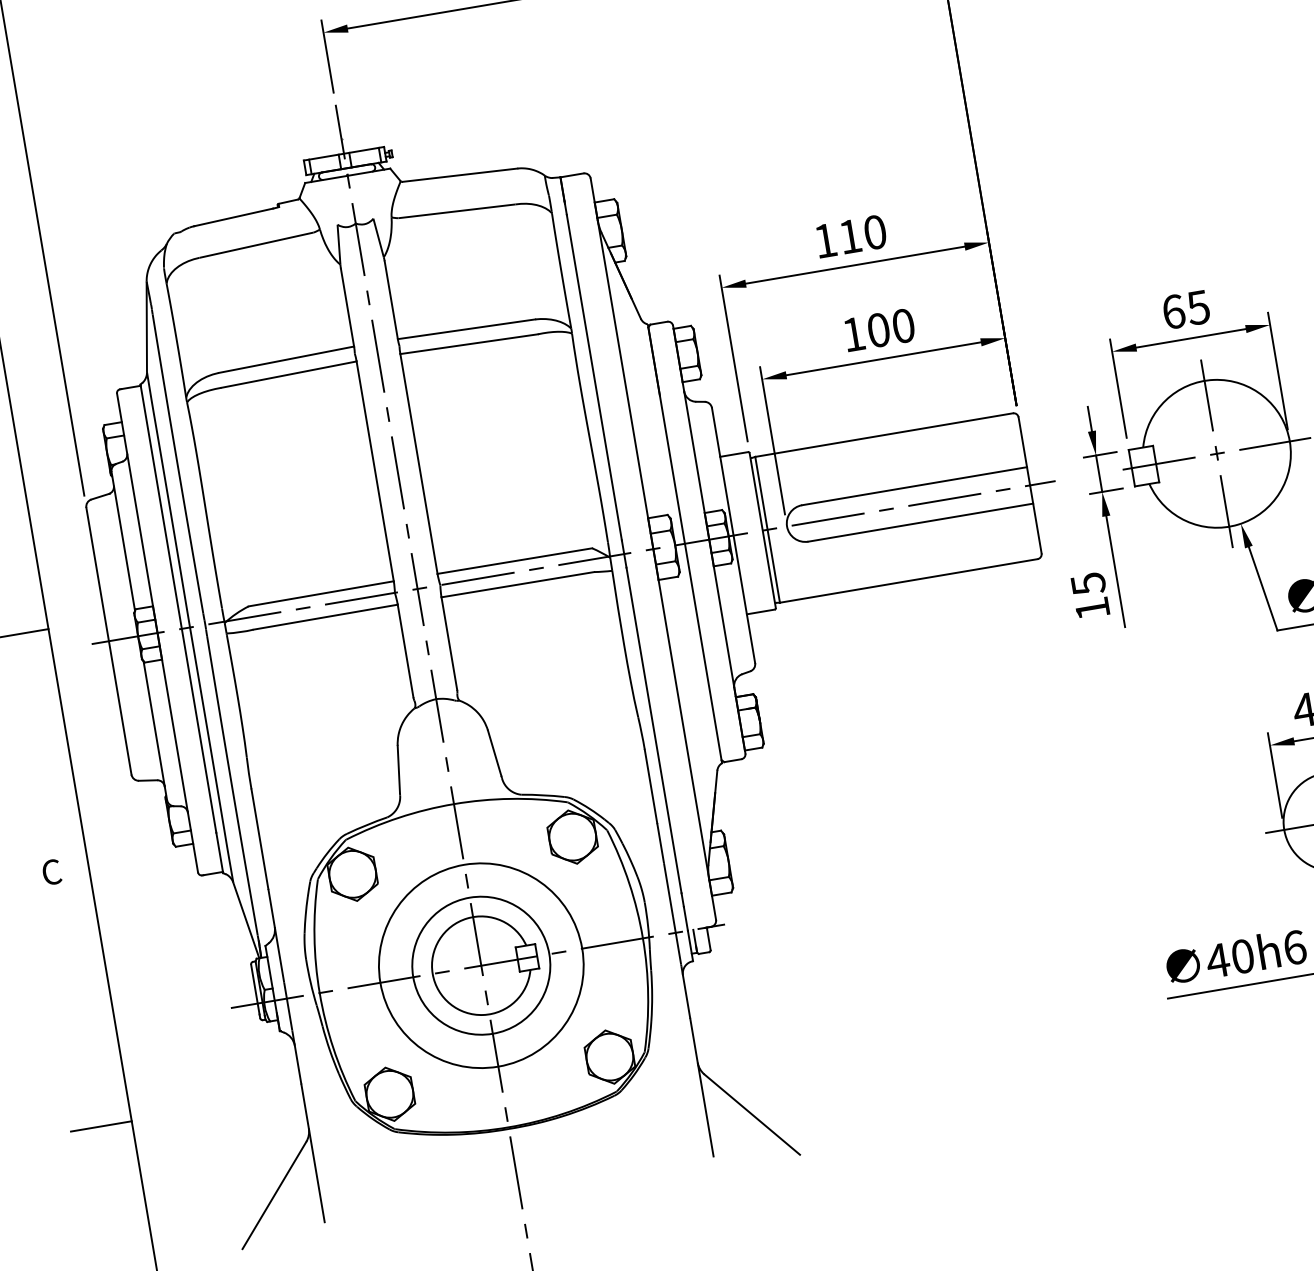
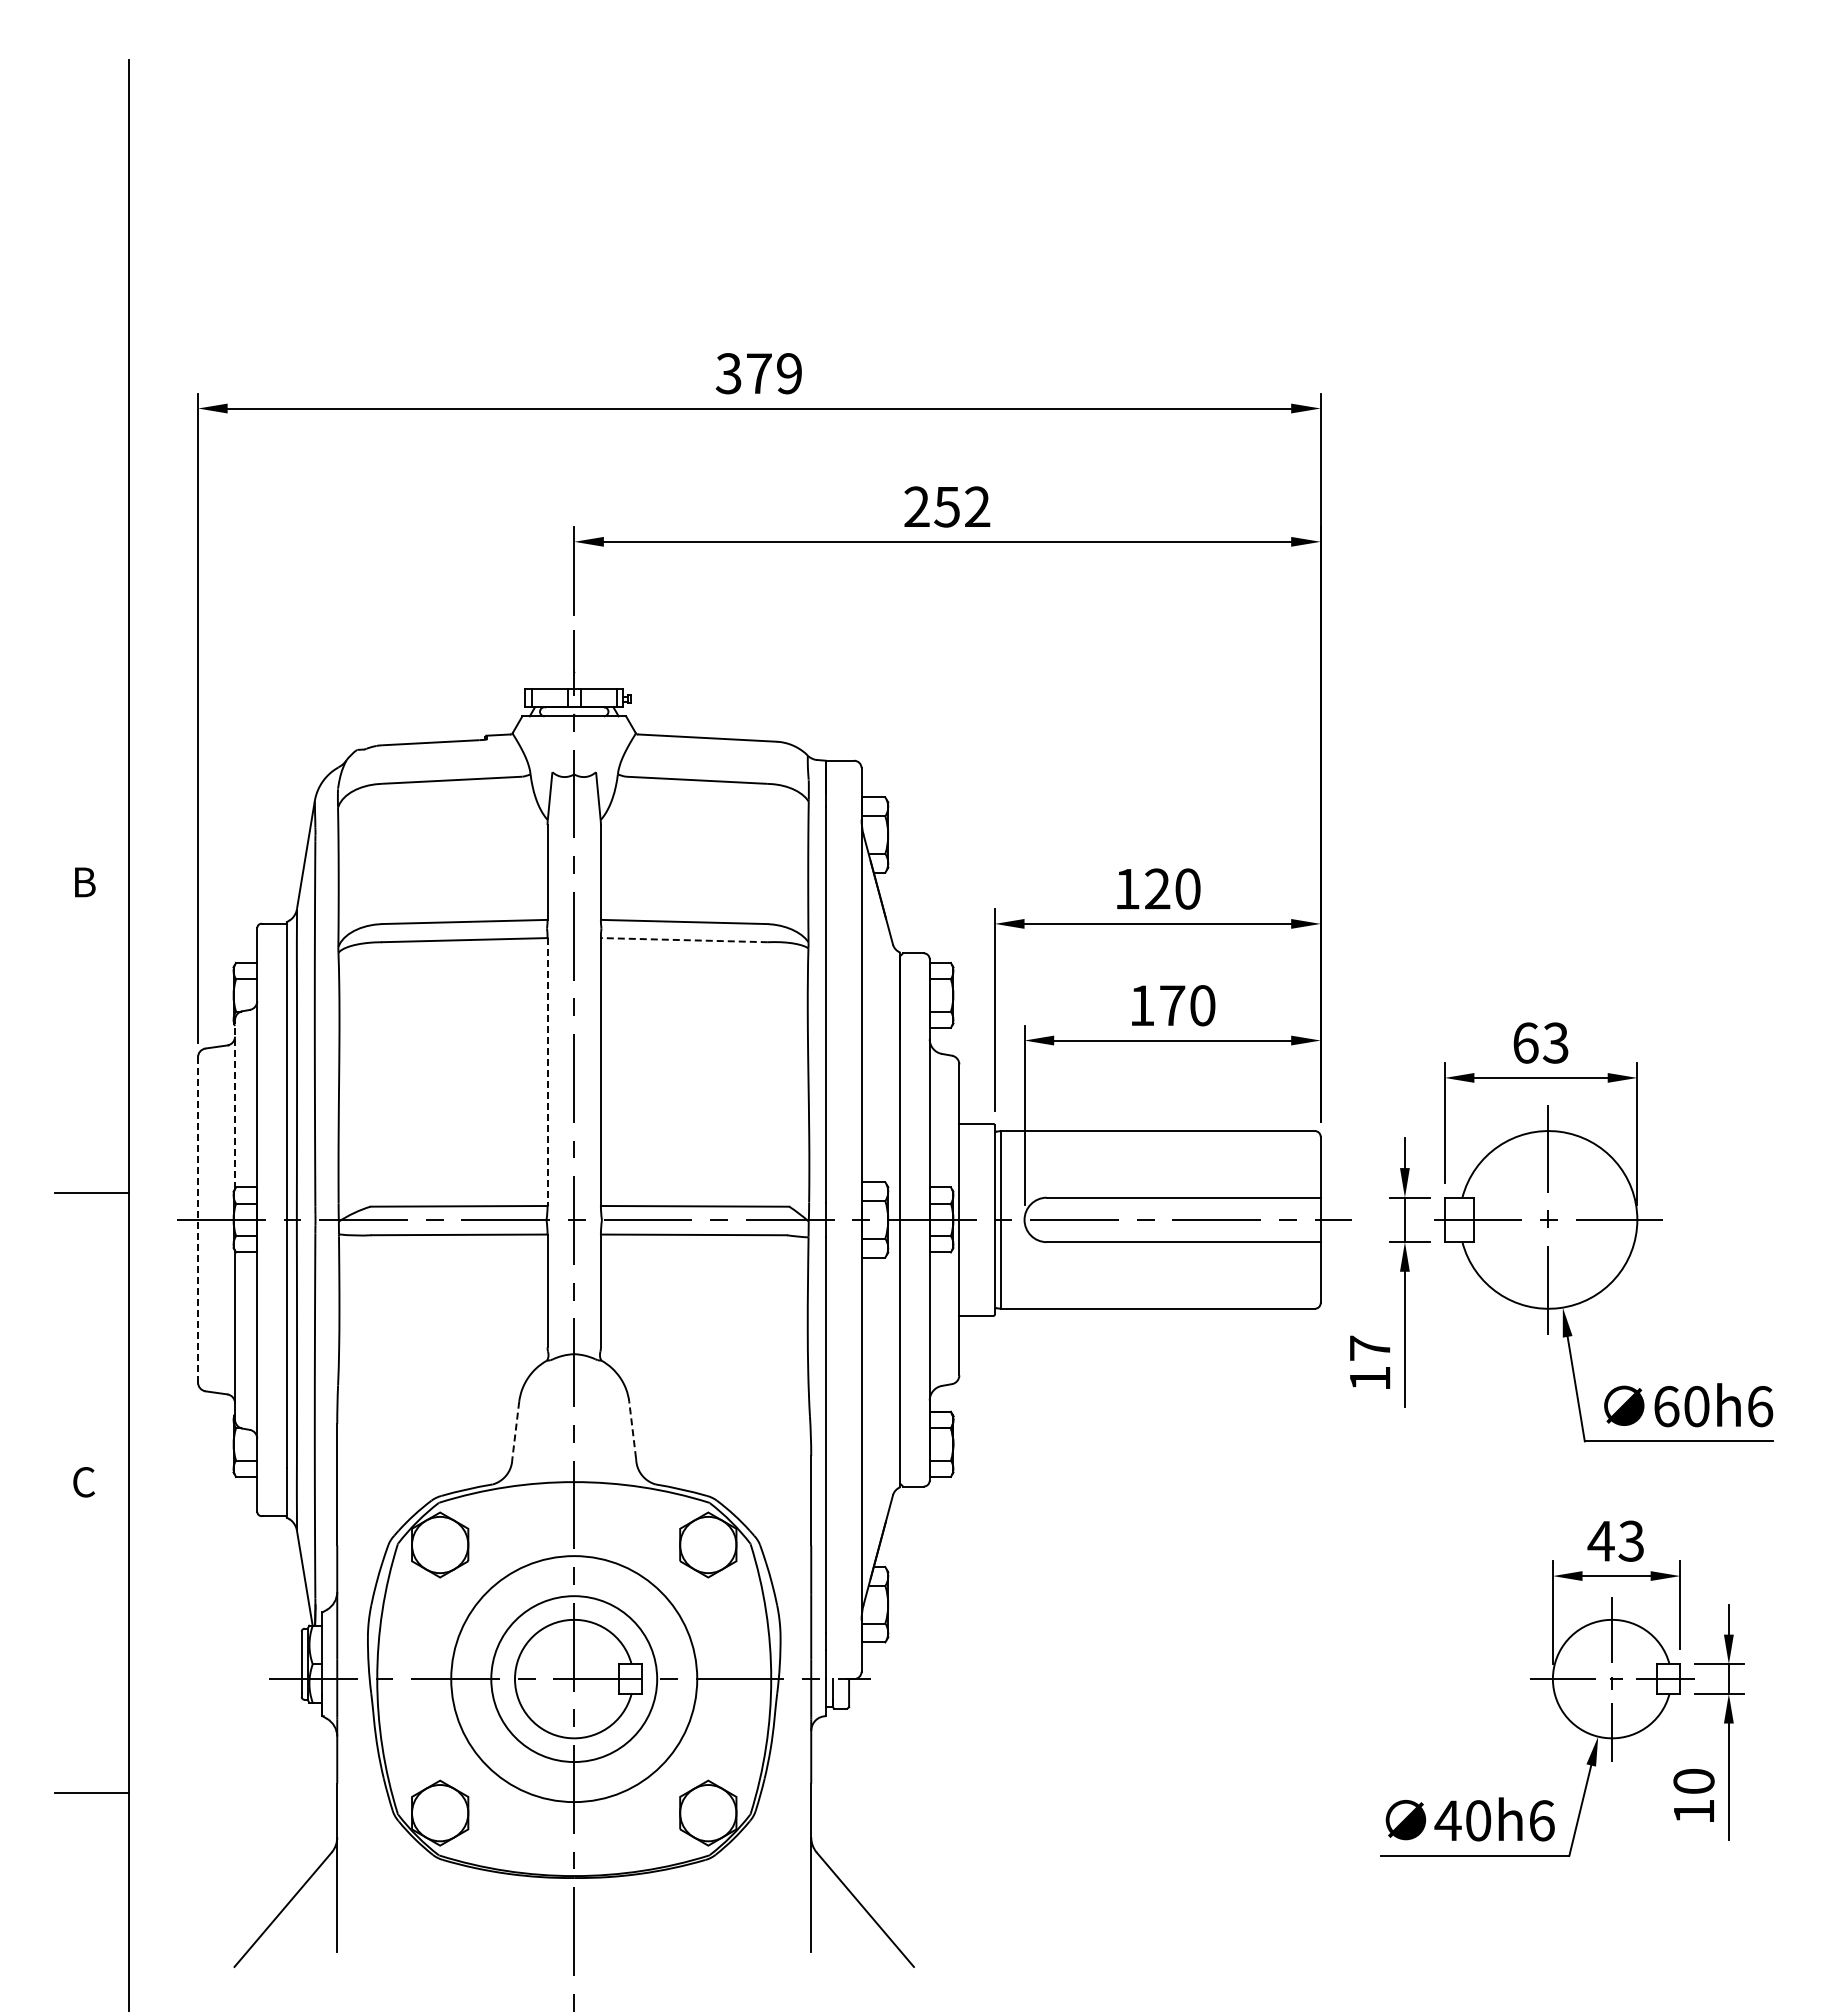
text: (850, 236) -> (1157, 888), 110 -> 120
text: (1198, 307) -> (1555, 1042), 65 -> 63
text: (878, 330) -> (1172, 1005), 100 -> 170
line: (468, 344) -> (683, 940), solid -> dashed
line: (375, 471) -> (547, 1072), solid -> dashed
line: (123, 541) -> (235, 1104), solid -> dashed
text: (1088, 584) -> (1370, 1348), 15 -> 17
line: (109, 640) -> (198, 1219), solid -> dashed
line: (494, 752) -> (632, 1429), solid -> dashed
line: (398, 769) -> (515, 1430), solid -> dashed

